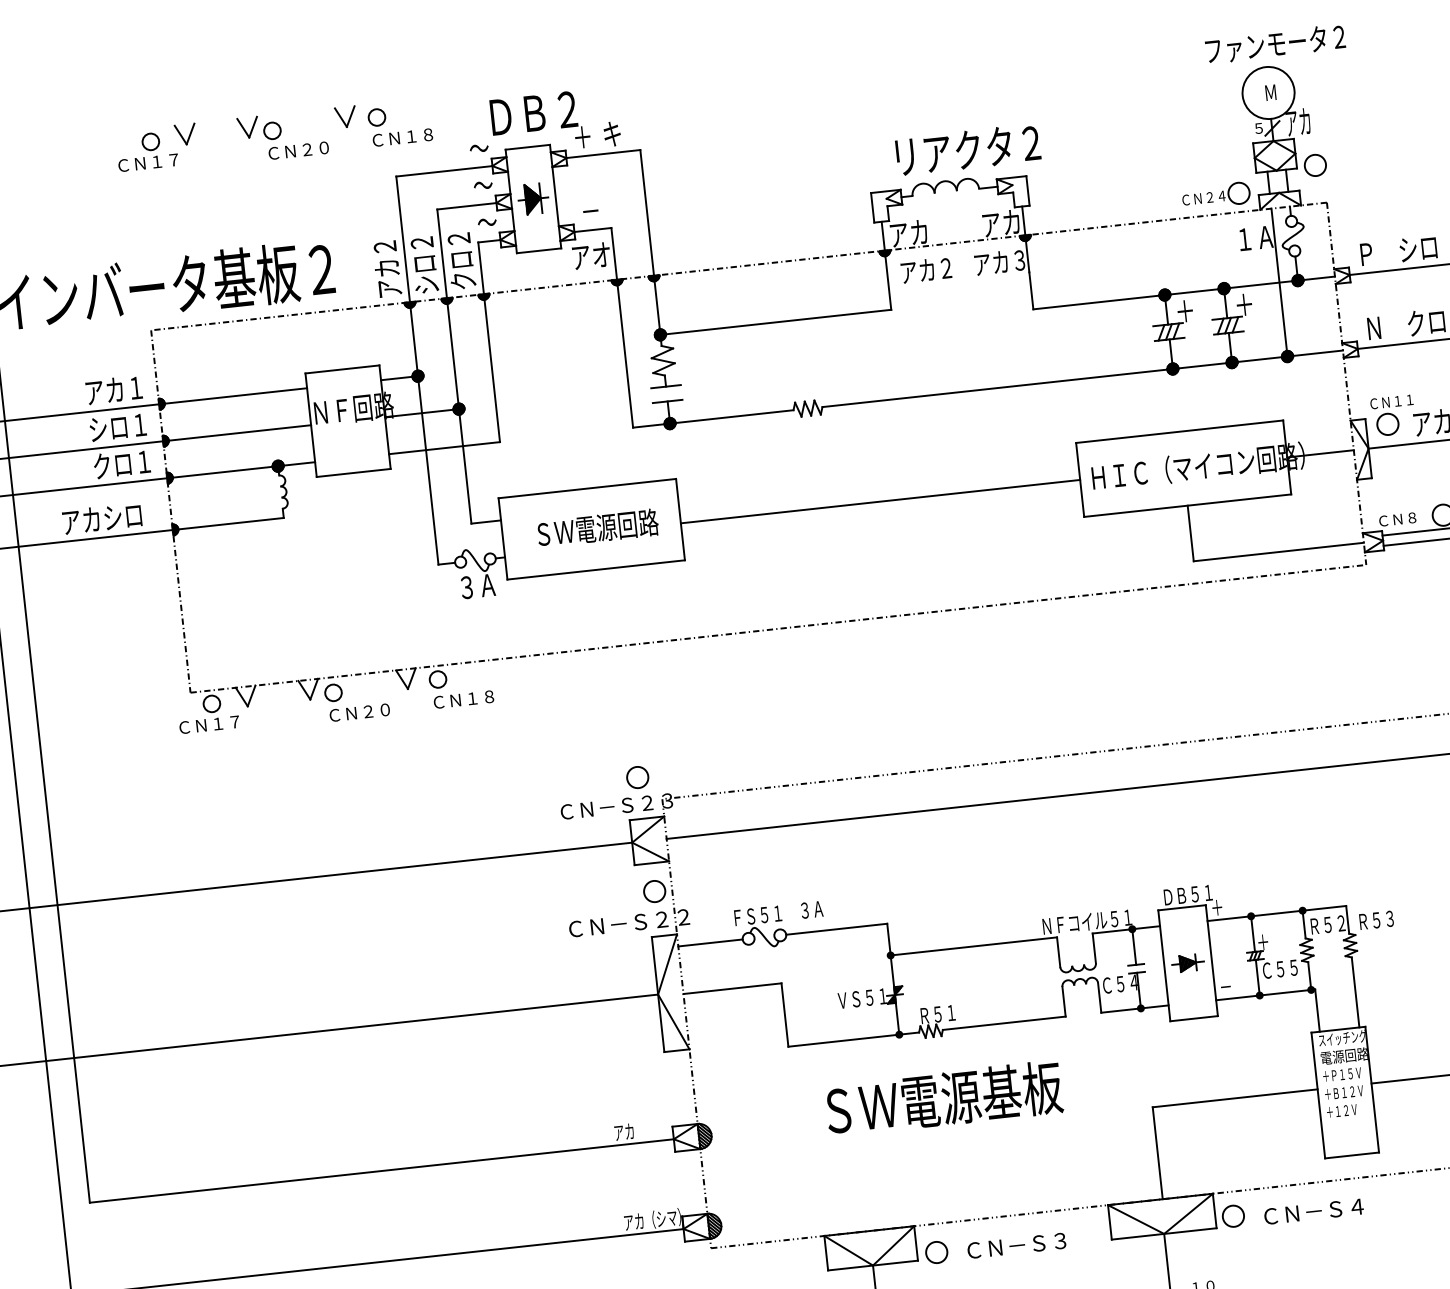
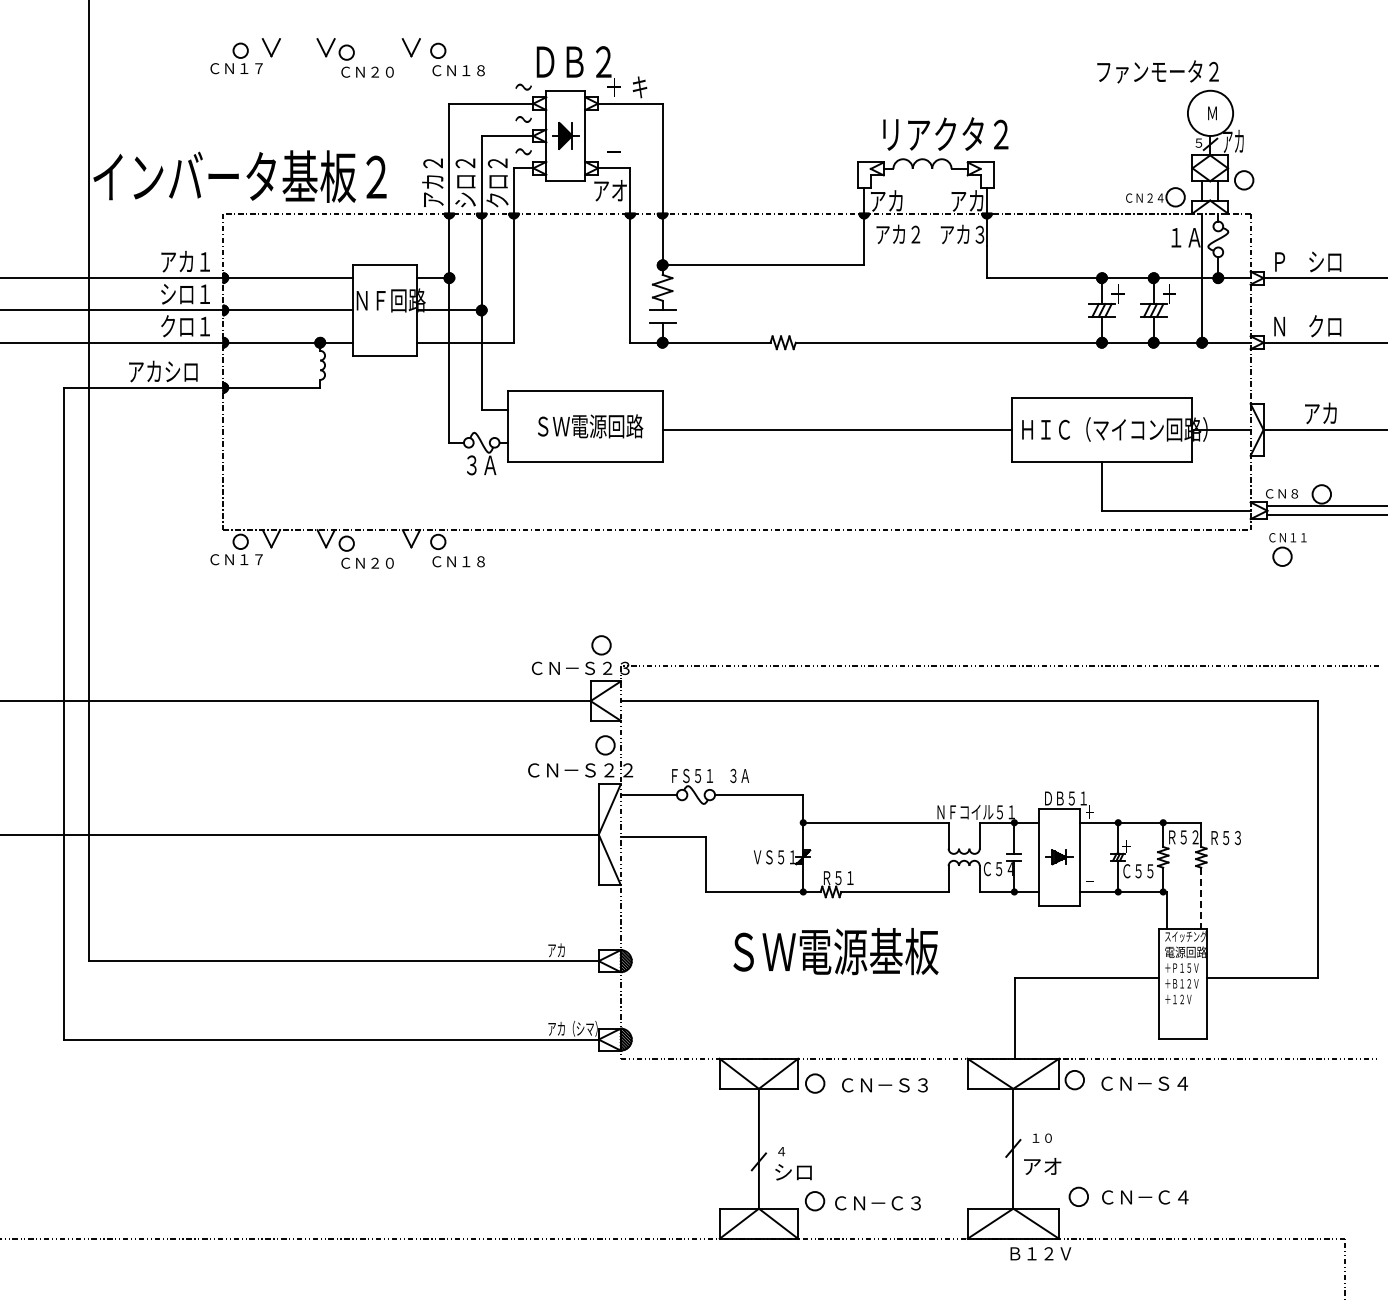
text: (1274, 43) -> (1157, 71), moved
part: (1392, 415) -> (1287, 549), moved
line: (1355, 992) -> (1201, 898), solid -> dashed

